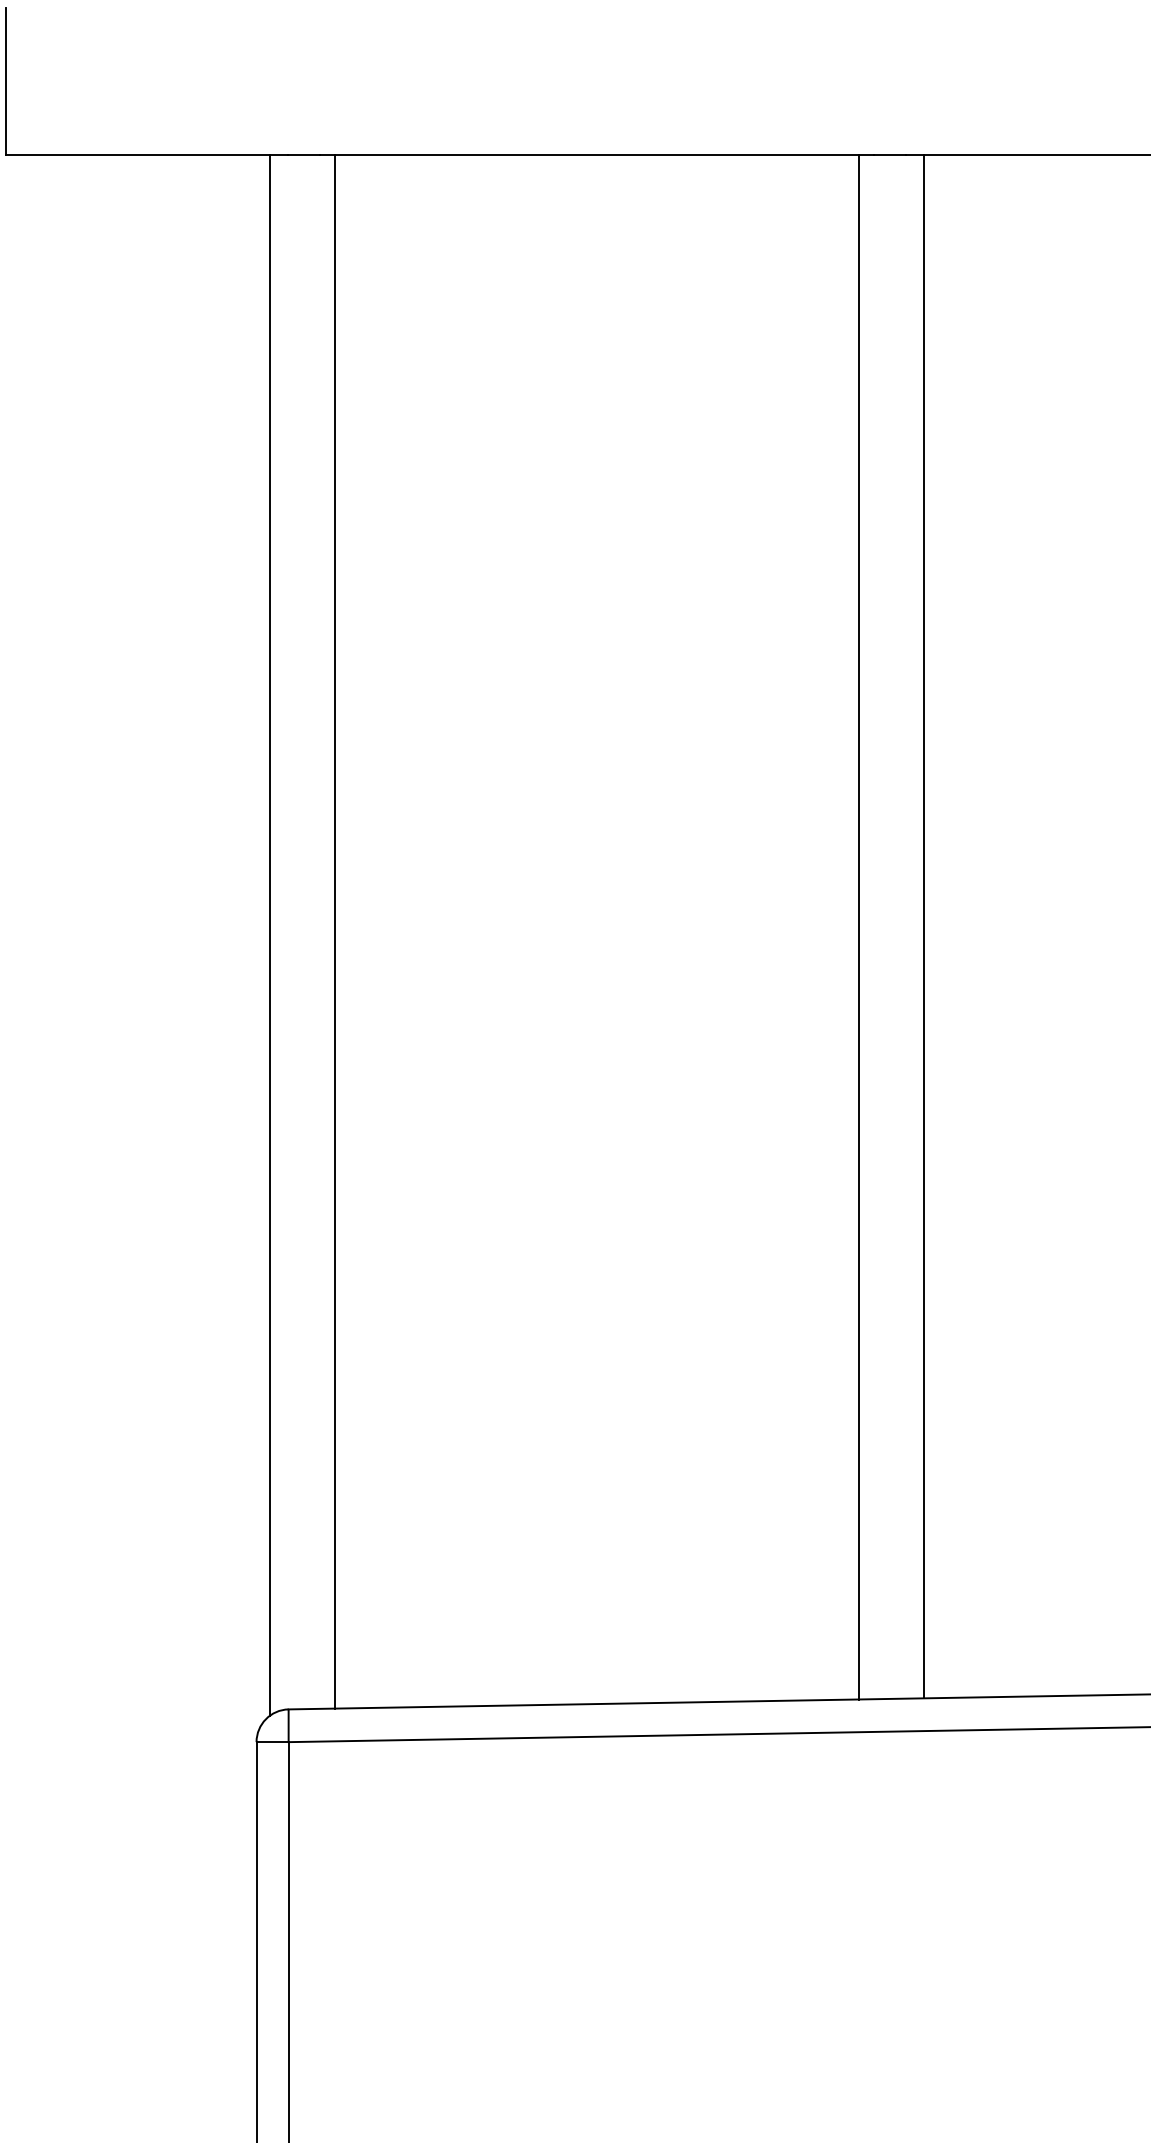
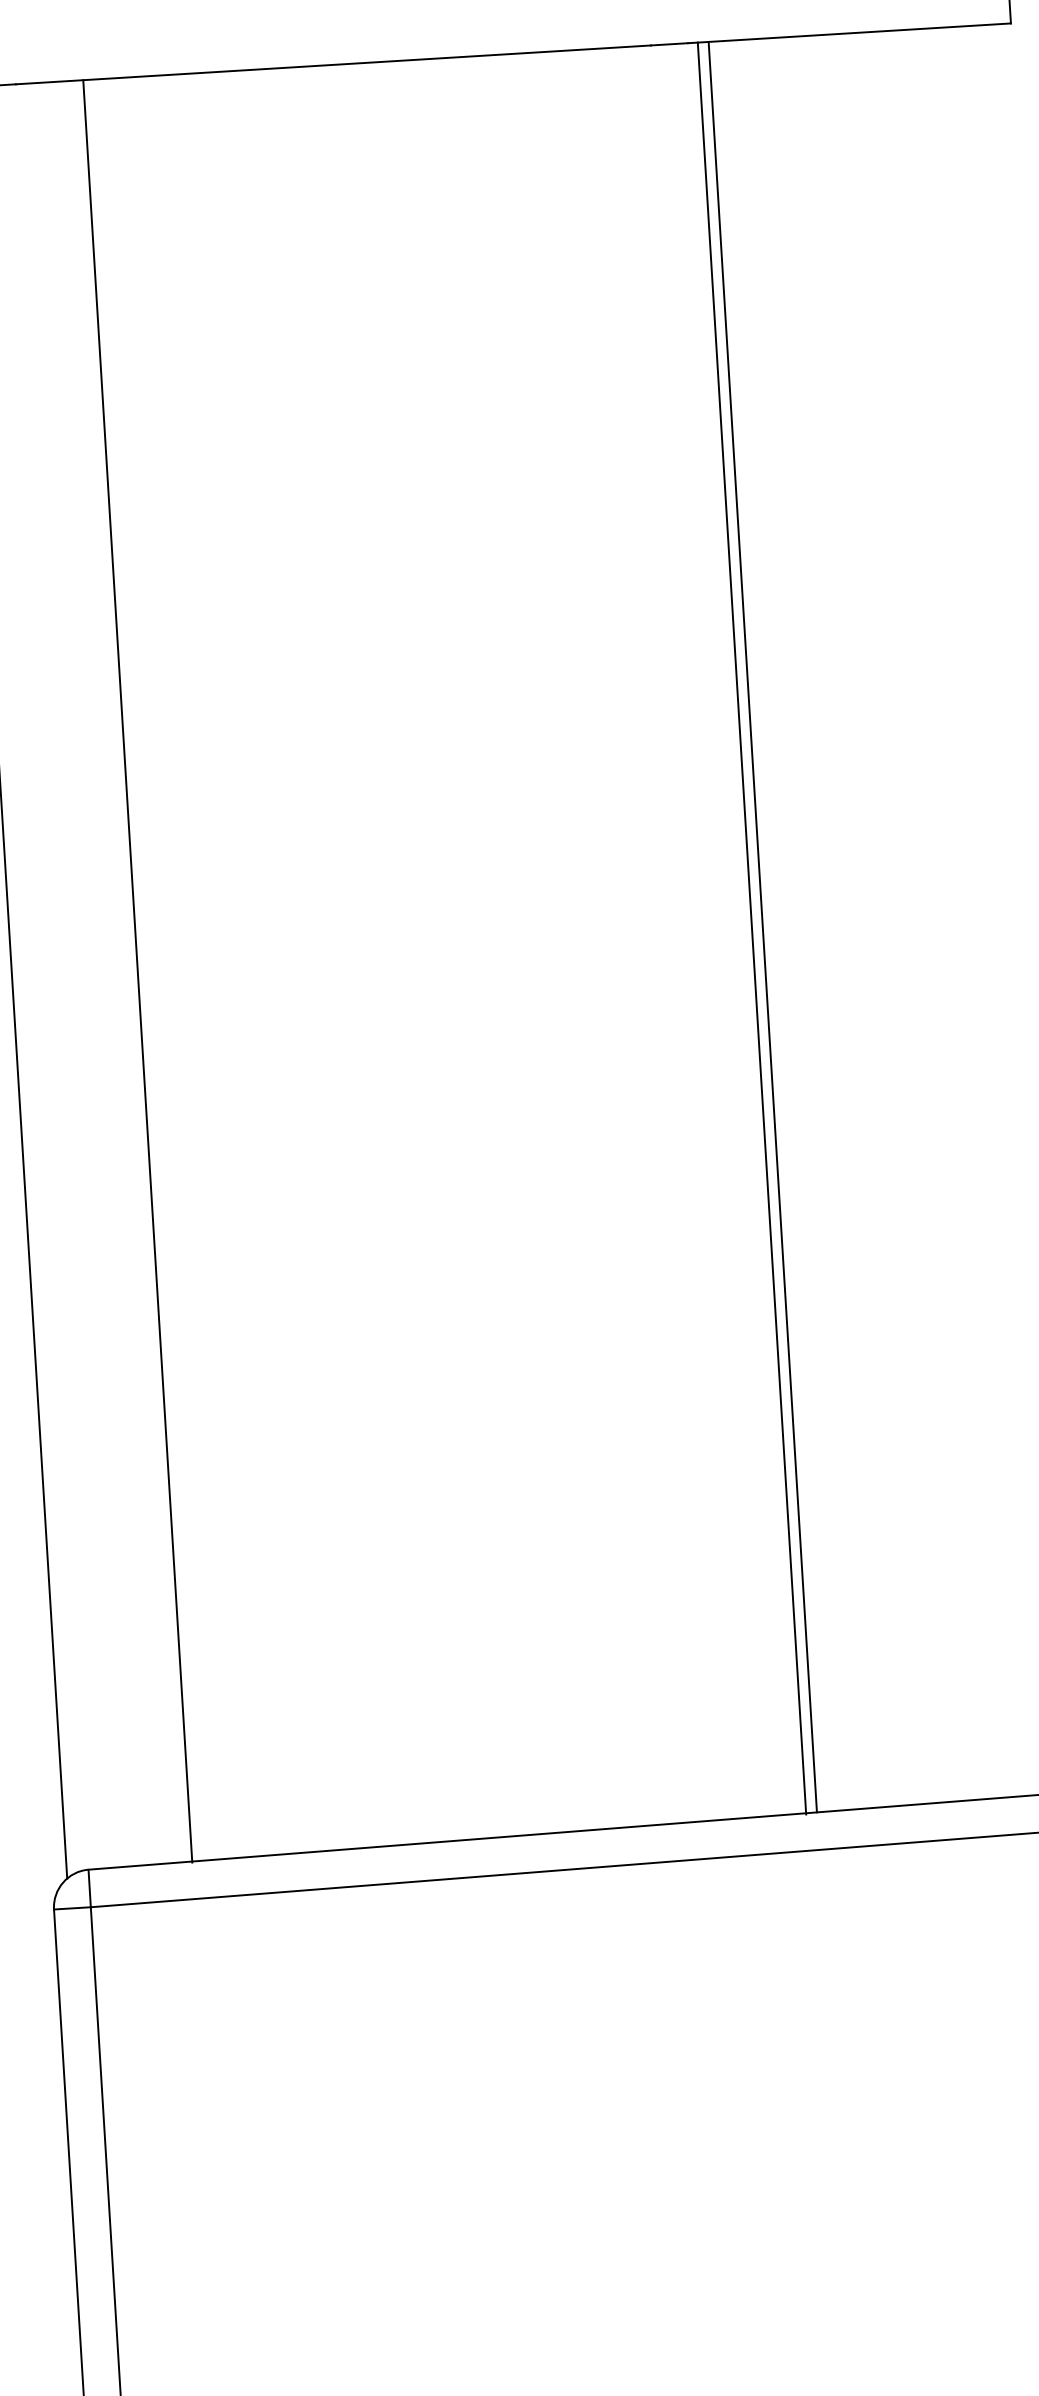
line: (858, 927) -> (751, 928), moved
line: (335, 931) -> (138, 970), moved

